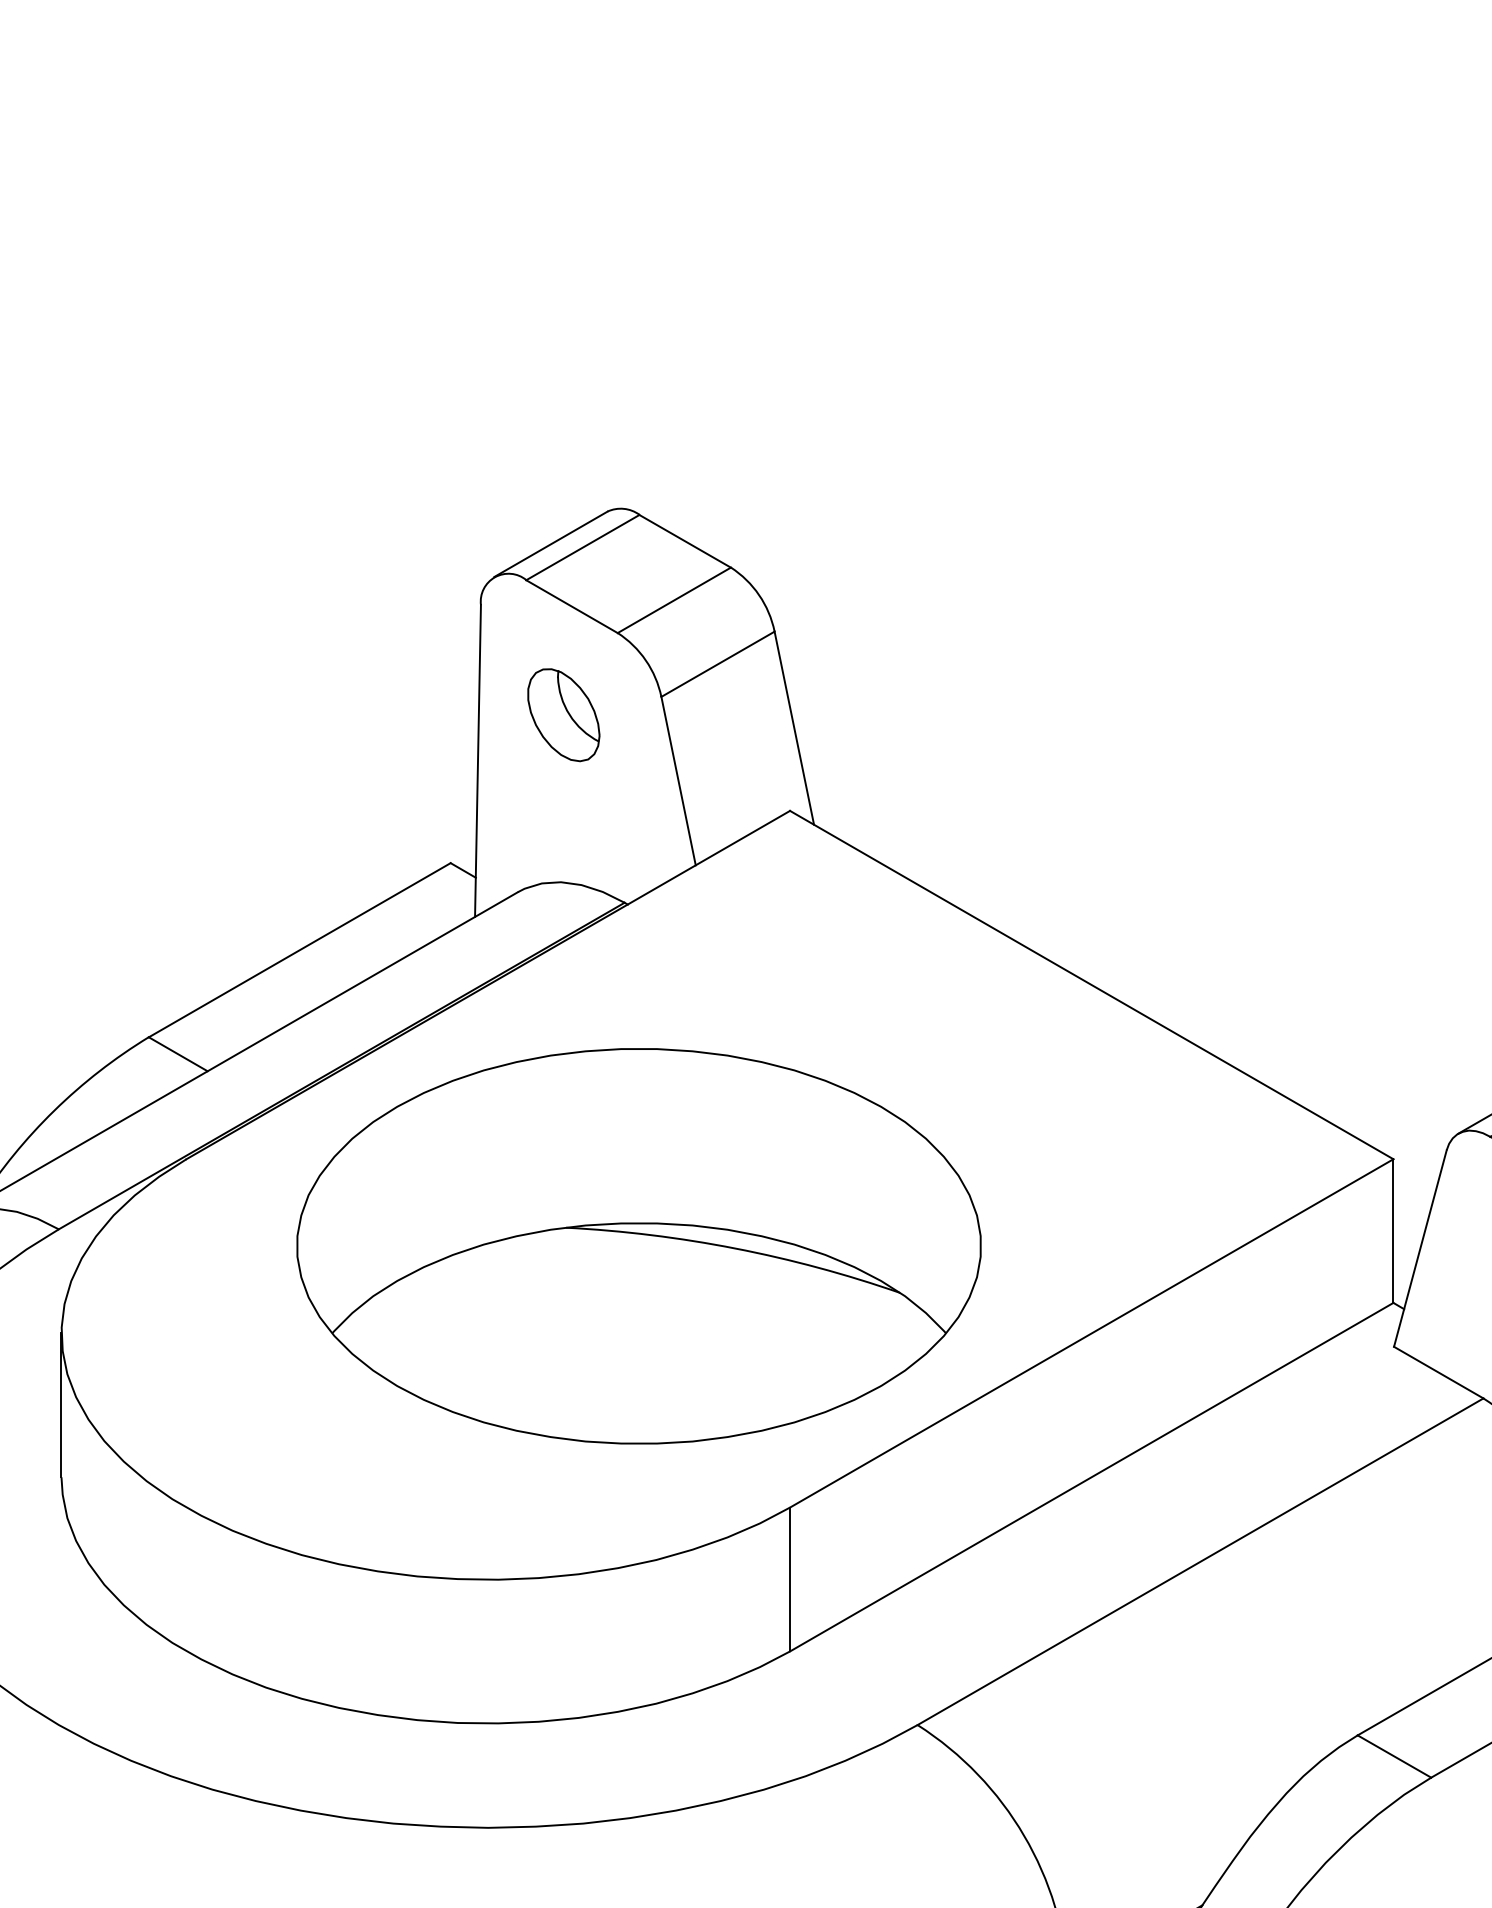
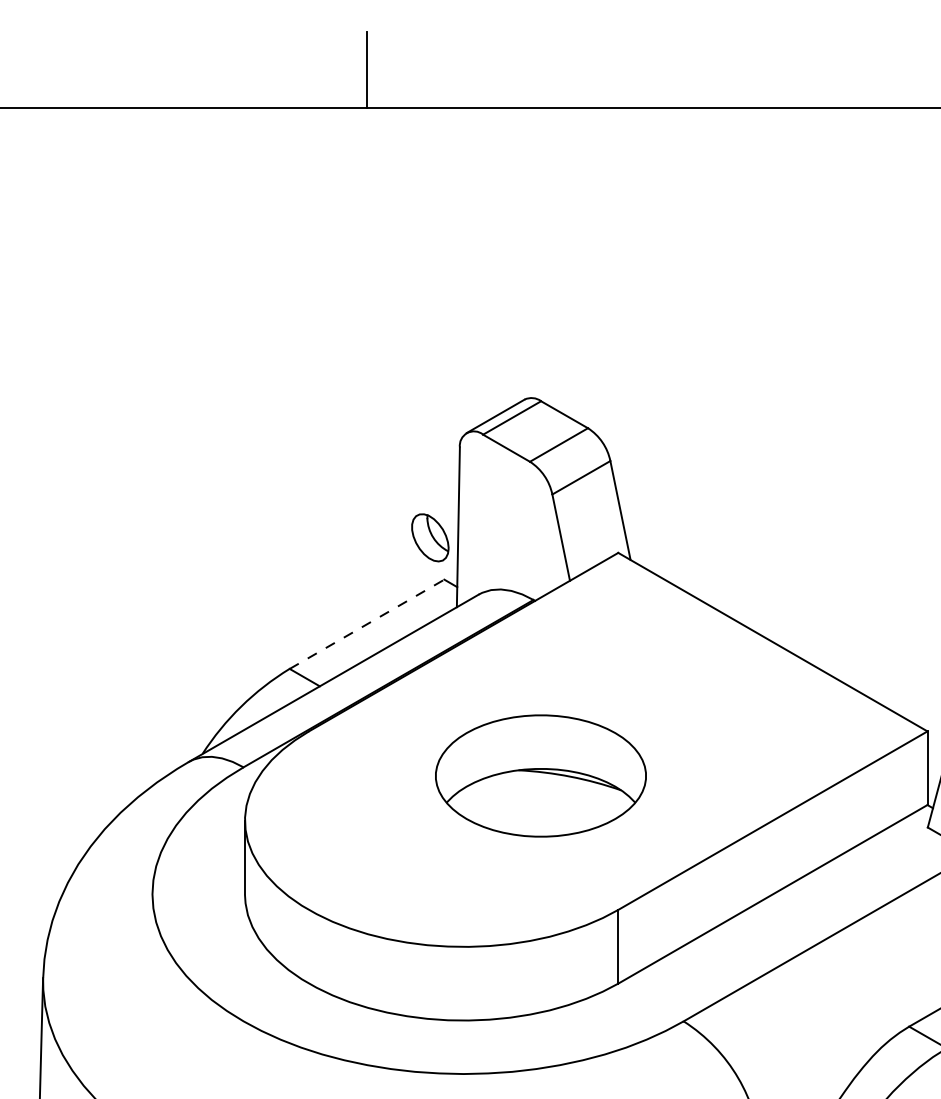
part: (564, 714) -> (430, 537), moved
line: (300, 950) -> (367, 624), solid -> dashed
part: (638, 1245) -> (540, 775), size x0.6

